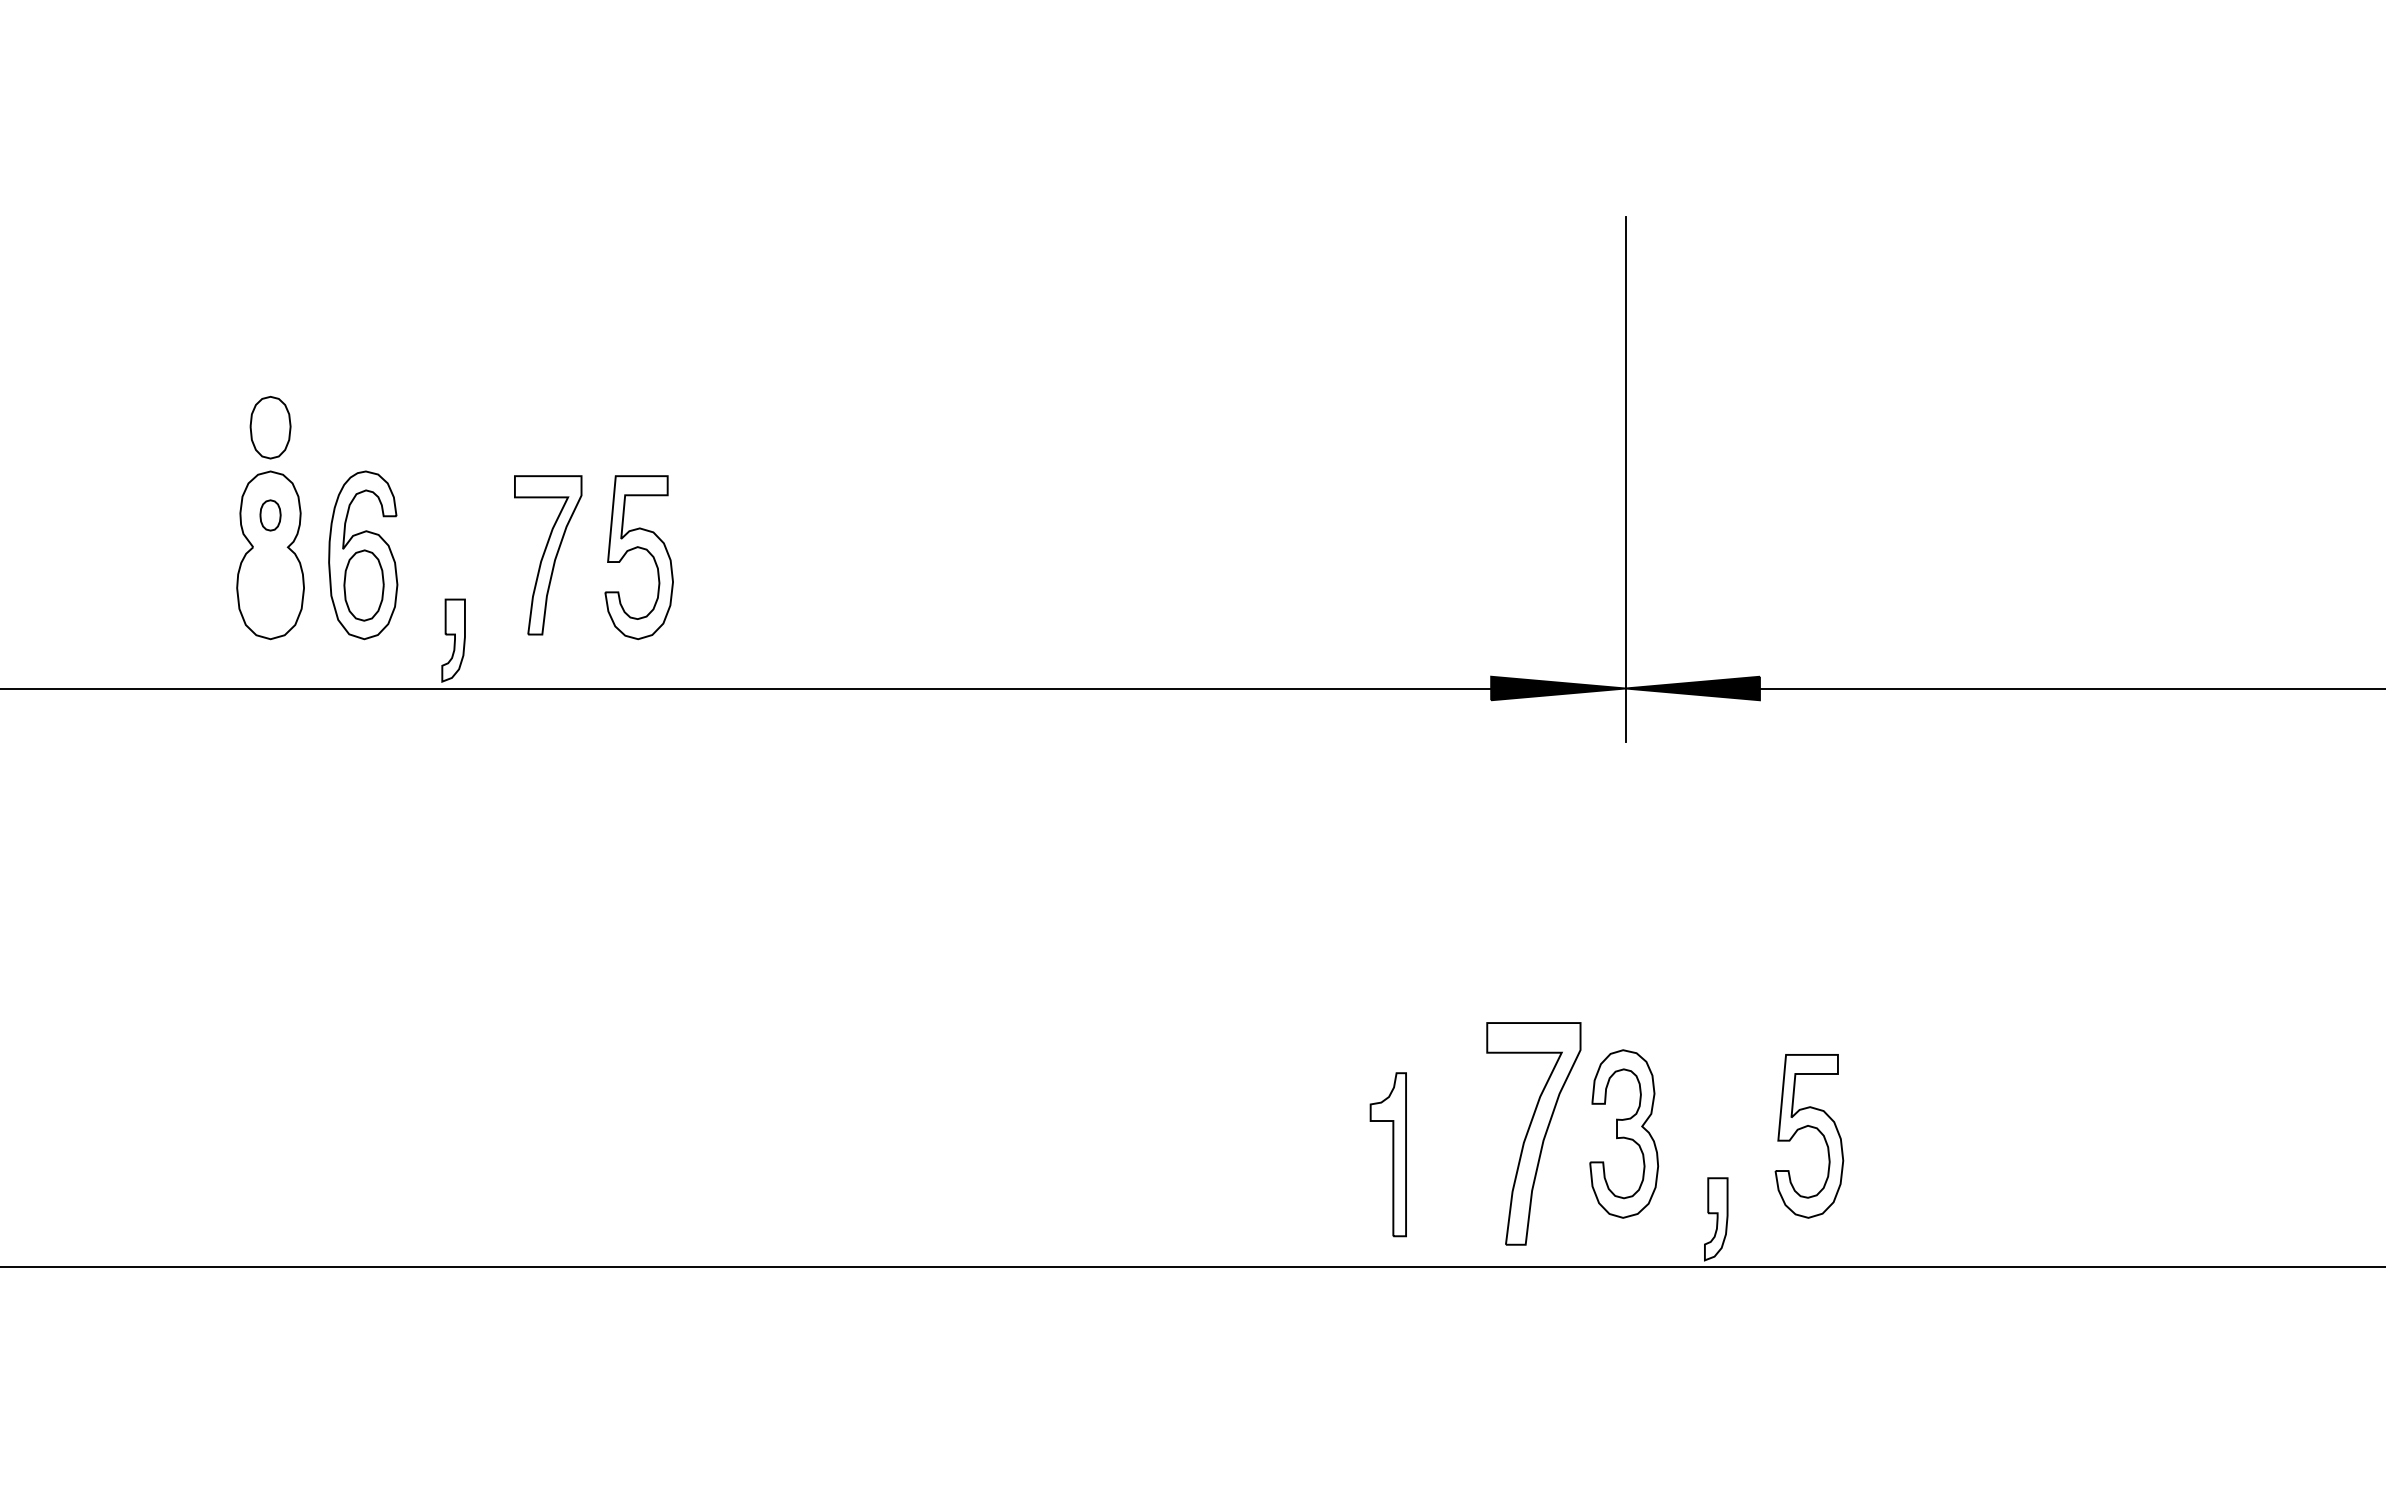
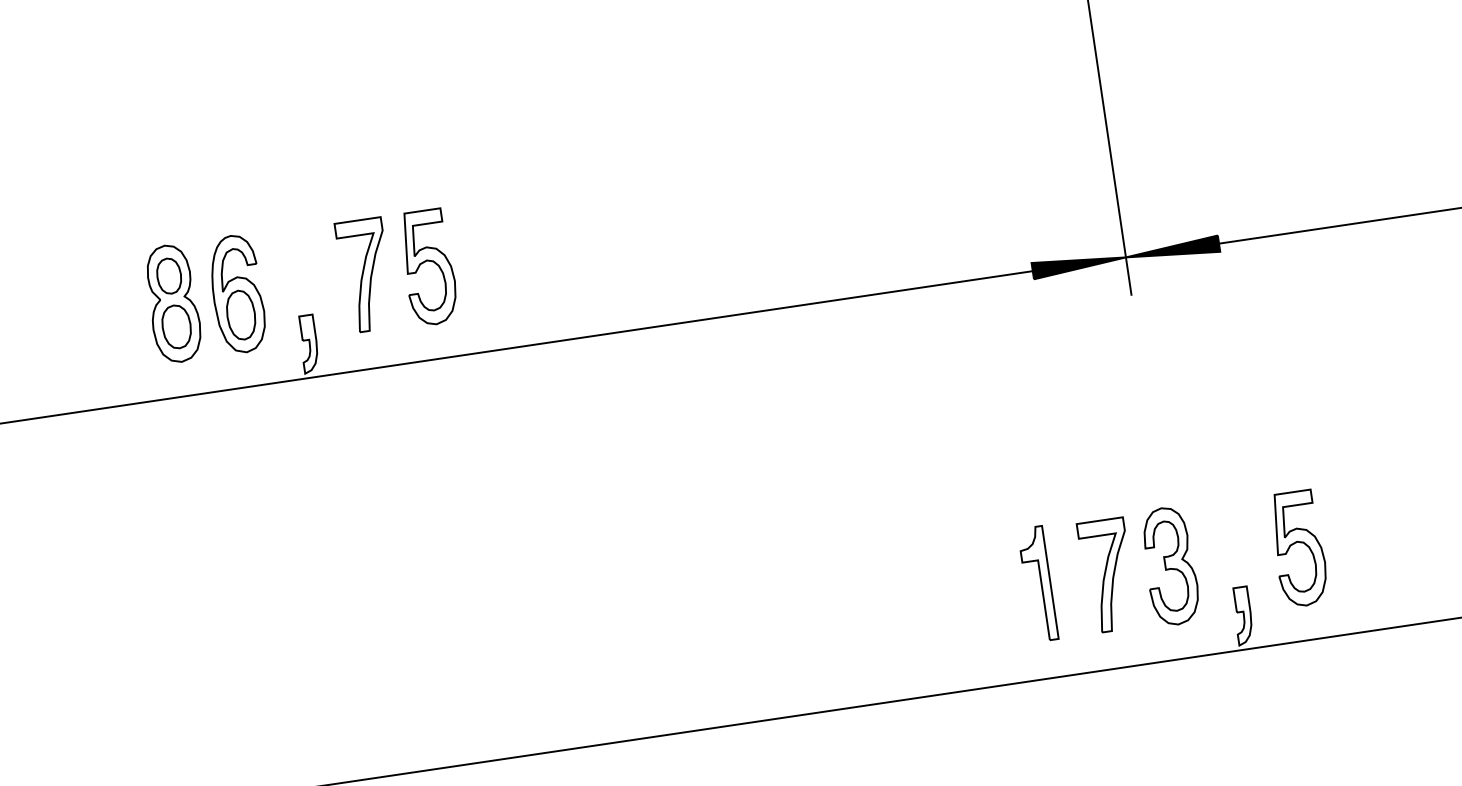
part: (270, 427) -> (176, 326), moved
part: (270, 515) -> (169, 276), size x1.67
part: (1533, 1134) -> (1107, 575), size x0.71
part: (1387, 1154) -> (1037, 584), moved

